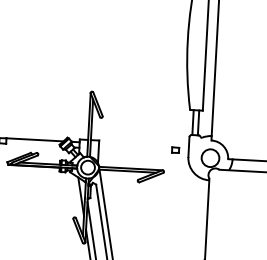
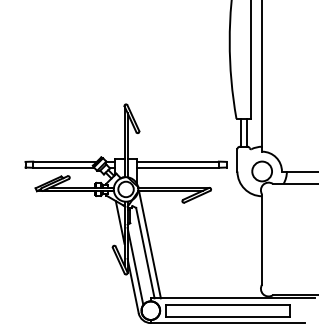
line: (33, 145) -> (63, 167), added
line: (135, 145) -> (177, 161), added
line: (135, 150) -> (177, 167), added

